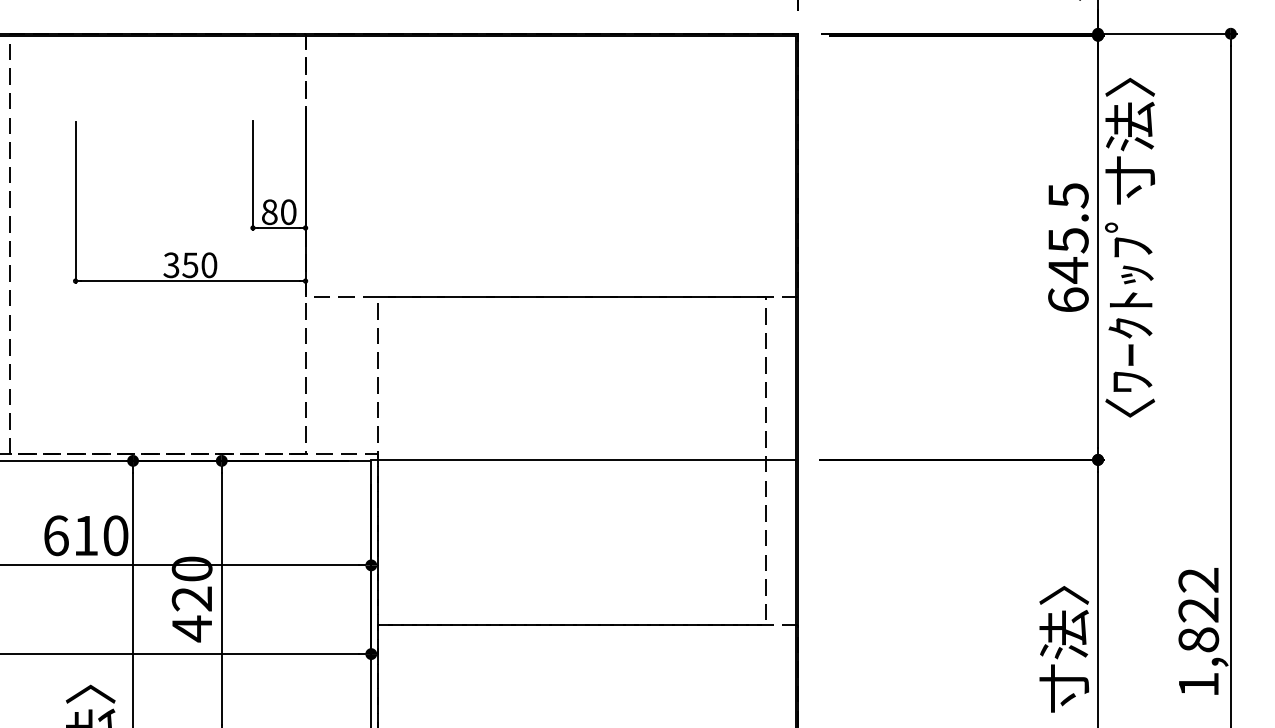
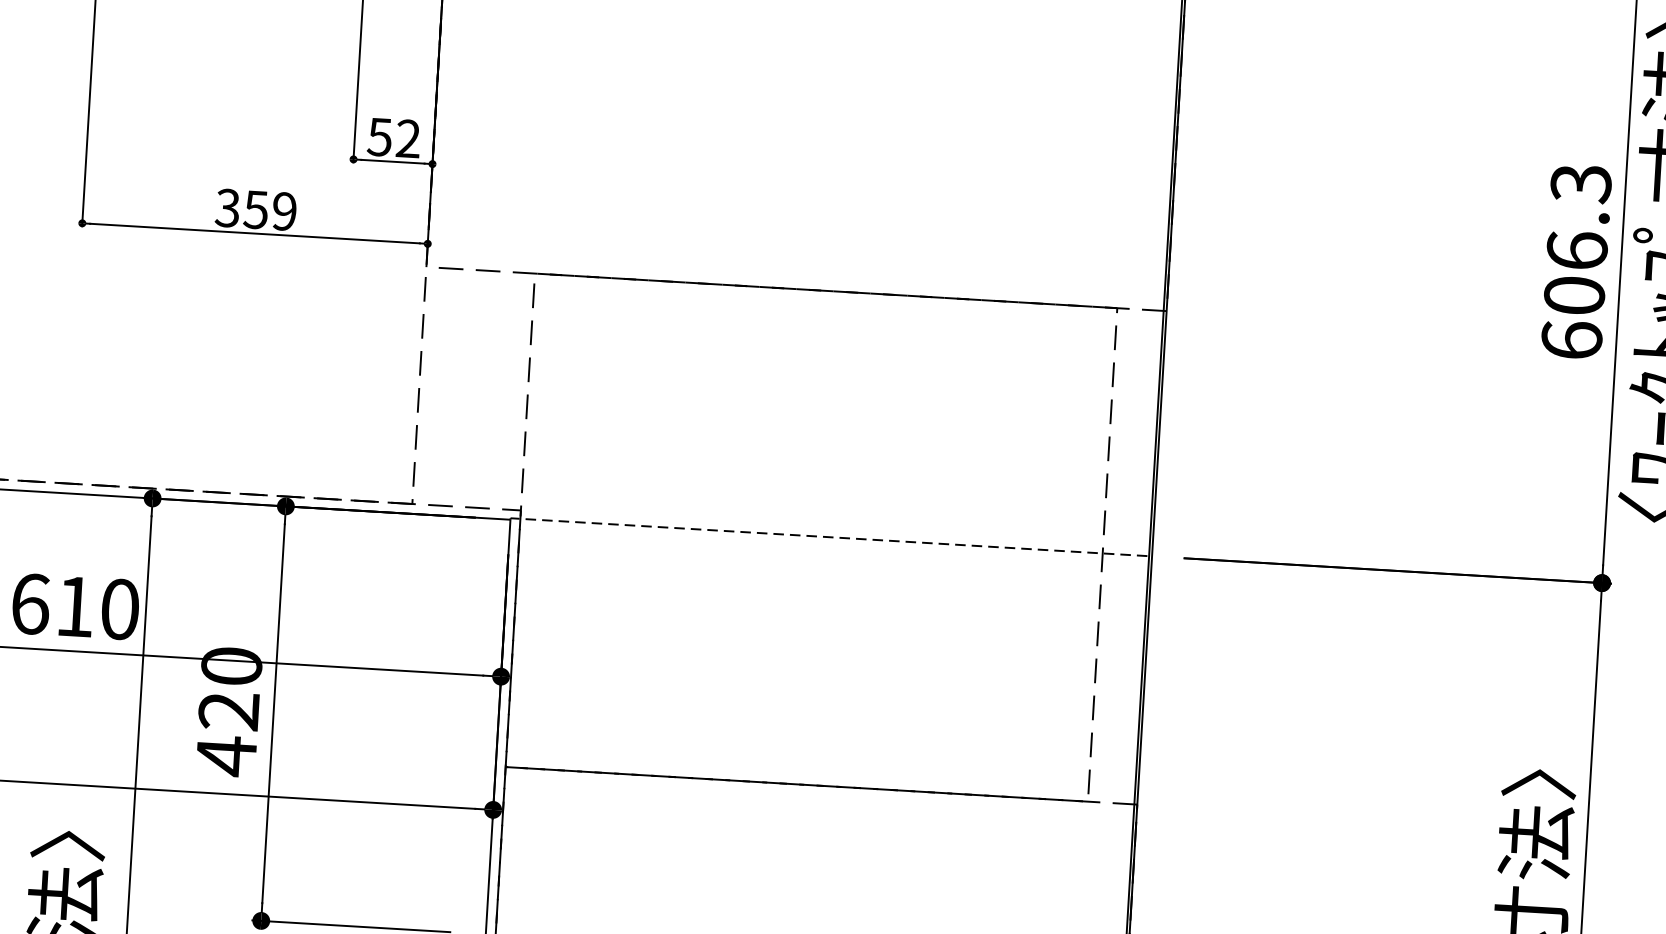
text: (278, 212) -> (393, 138), 80 -> 52
text: (1068, 233) -> (1577, 240), 645.5 -> 606.3
text: (209, 265) -> (284, 211), 350 -> 359
line: (582, 459) -> (827, 536), solid -> dashed

